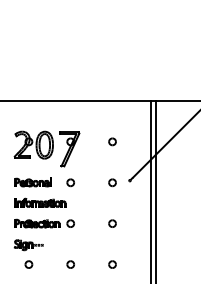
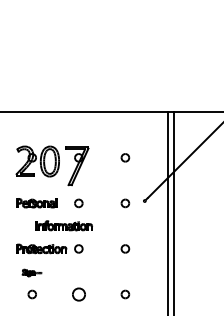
part: (40, 202) -> (64, 225), moved
part: (28, 245) -> (31, 273), size x0.6
part: (70, 264) -> (78, 294), size x1.6

